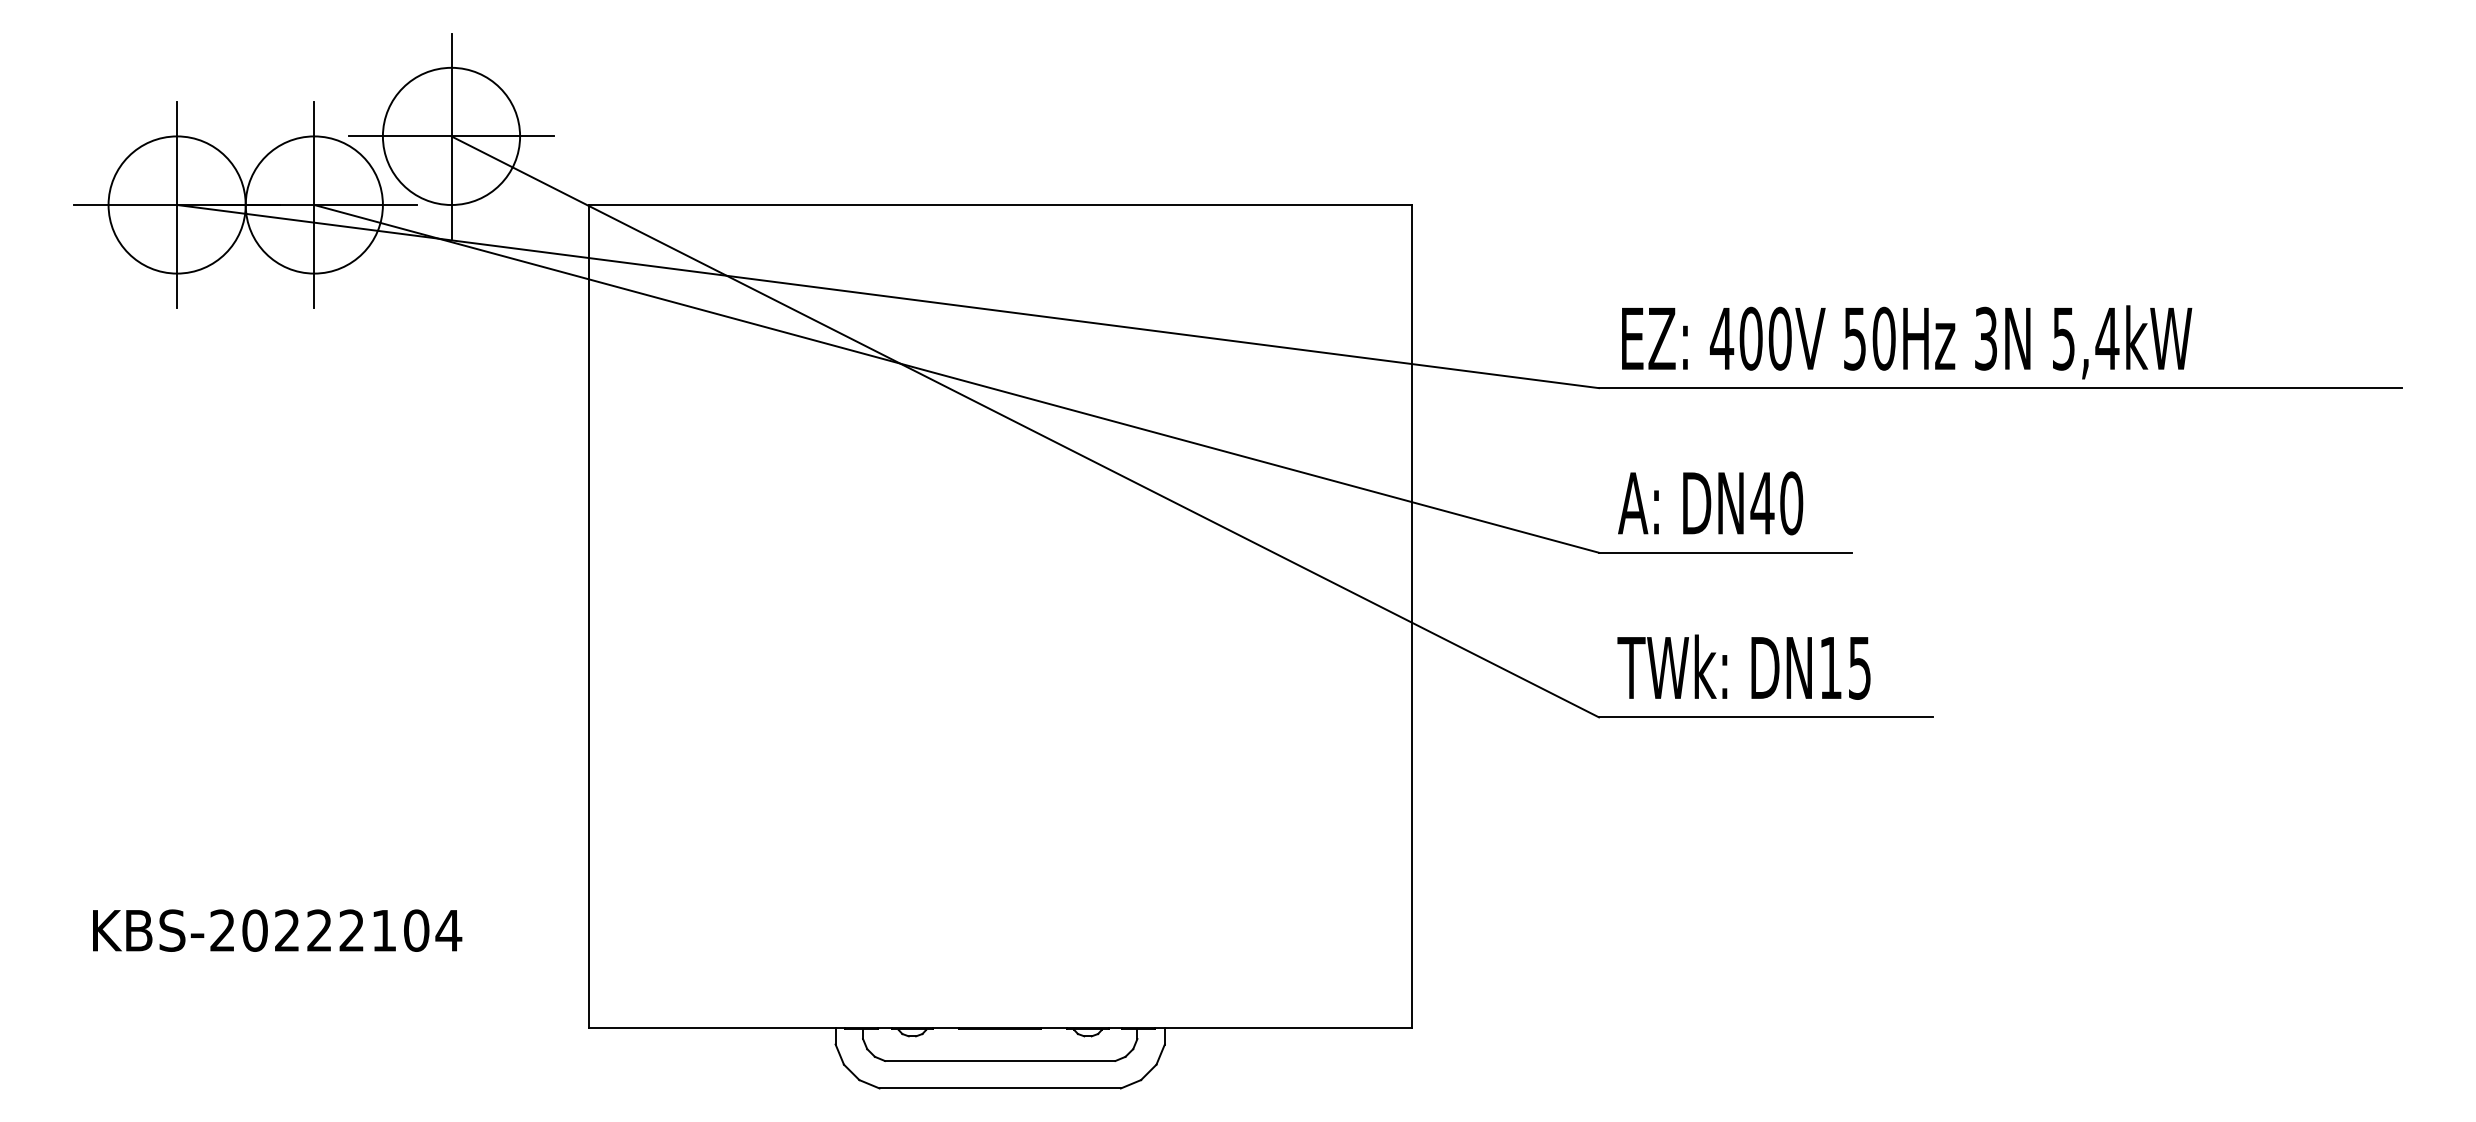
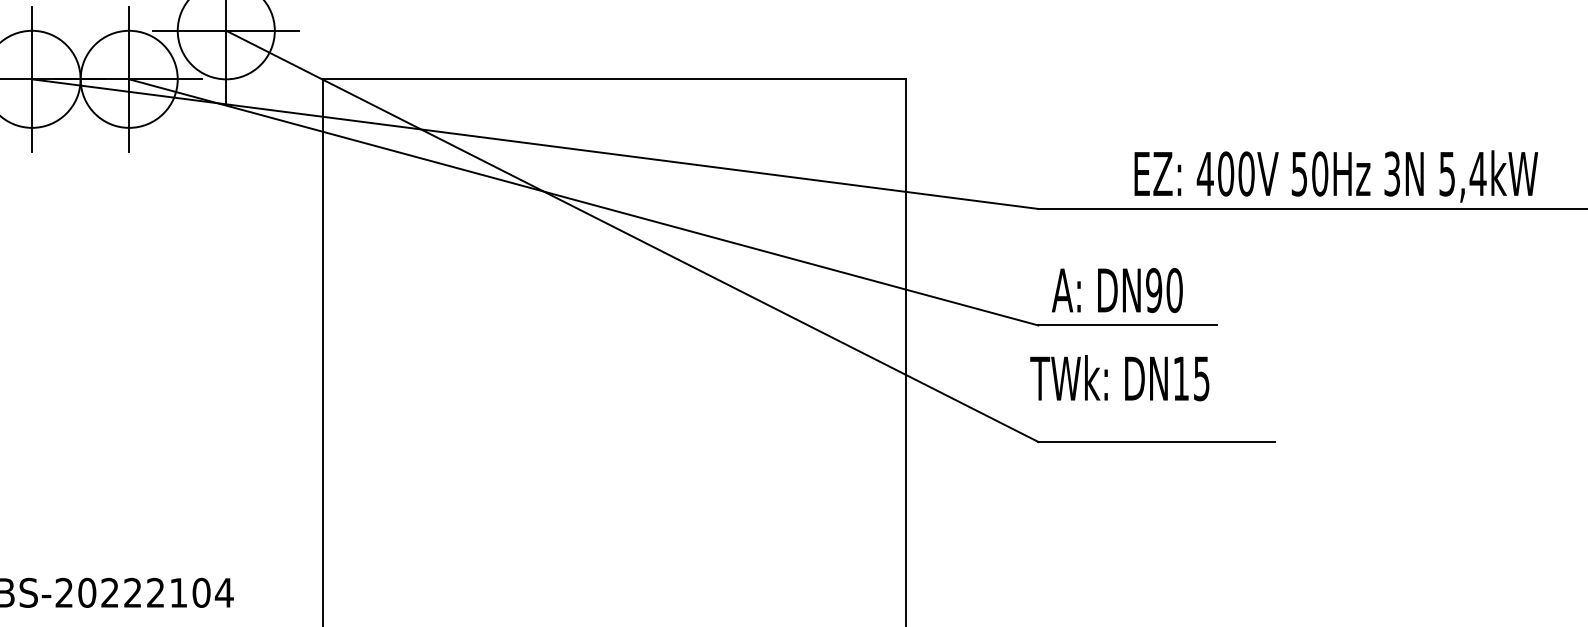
text: (1907, 342) -> (1336, 176), moved
text: (1762, 503) -> (1154, 290), DN40 -> DN90
text: (1743, 666) -> (1119, 377), moved

